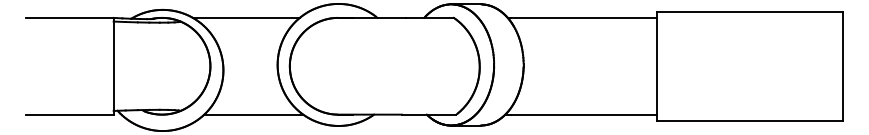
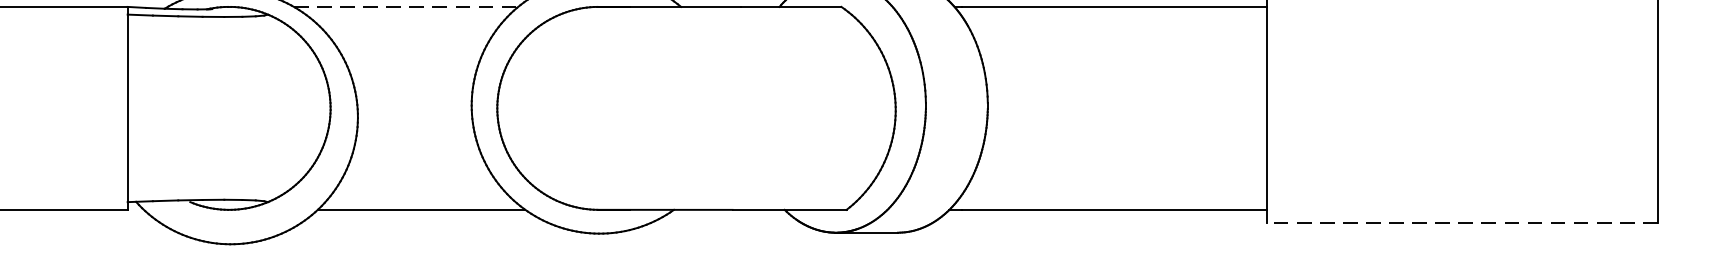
line: (246, 17) -> (406, 6), solid -> dashed
line: (749, 121) -> (1461, 224), solid -> dashed

